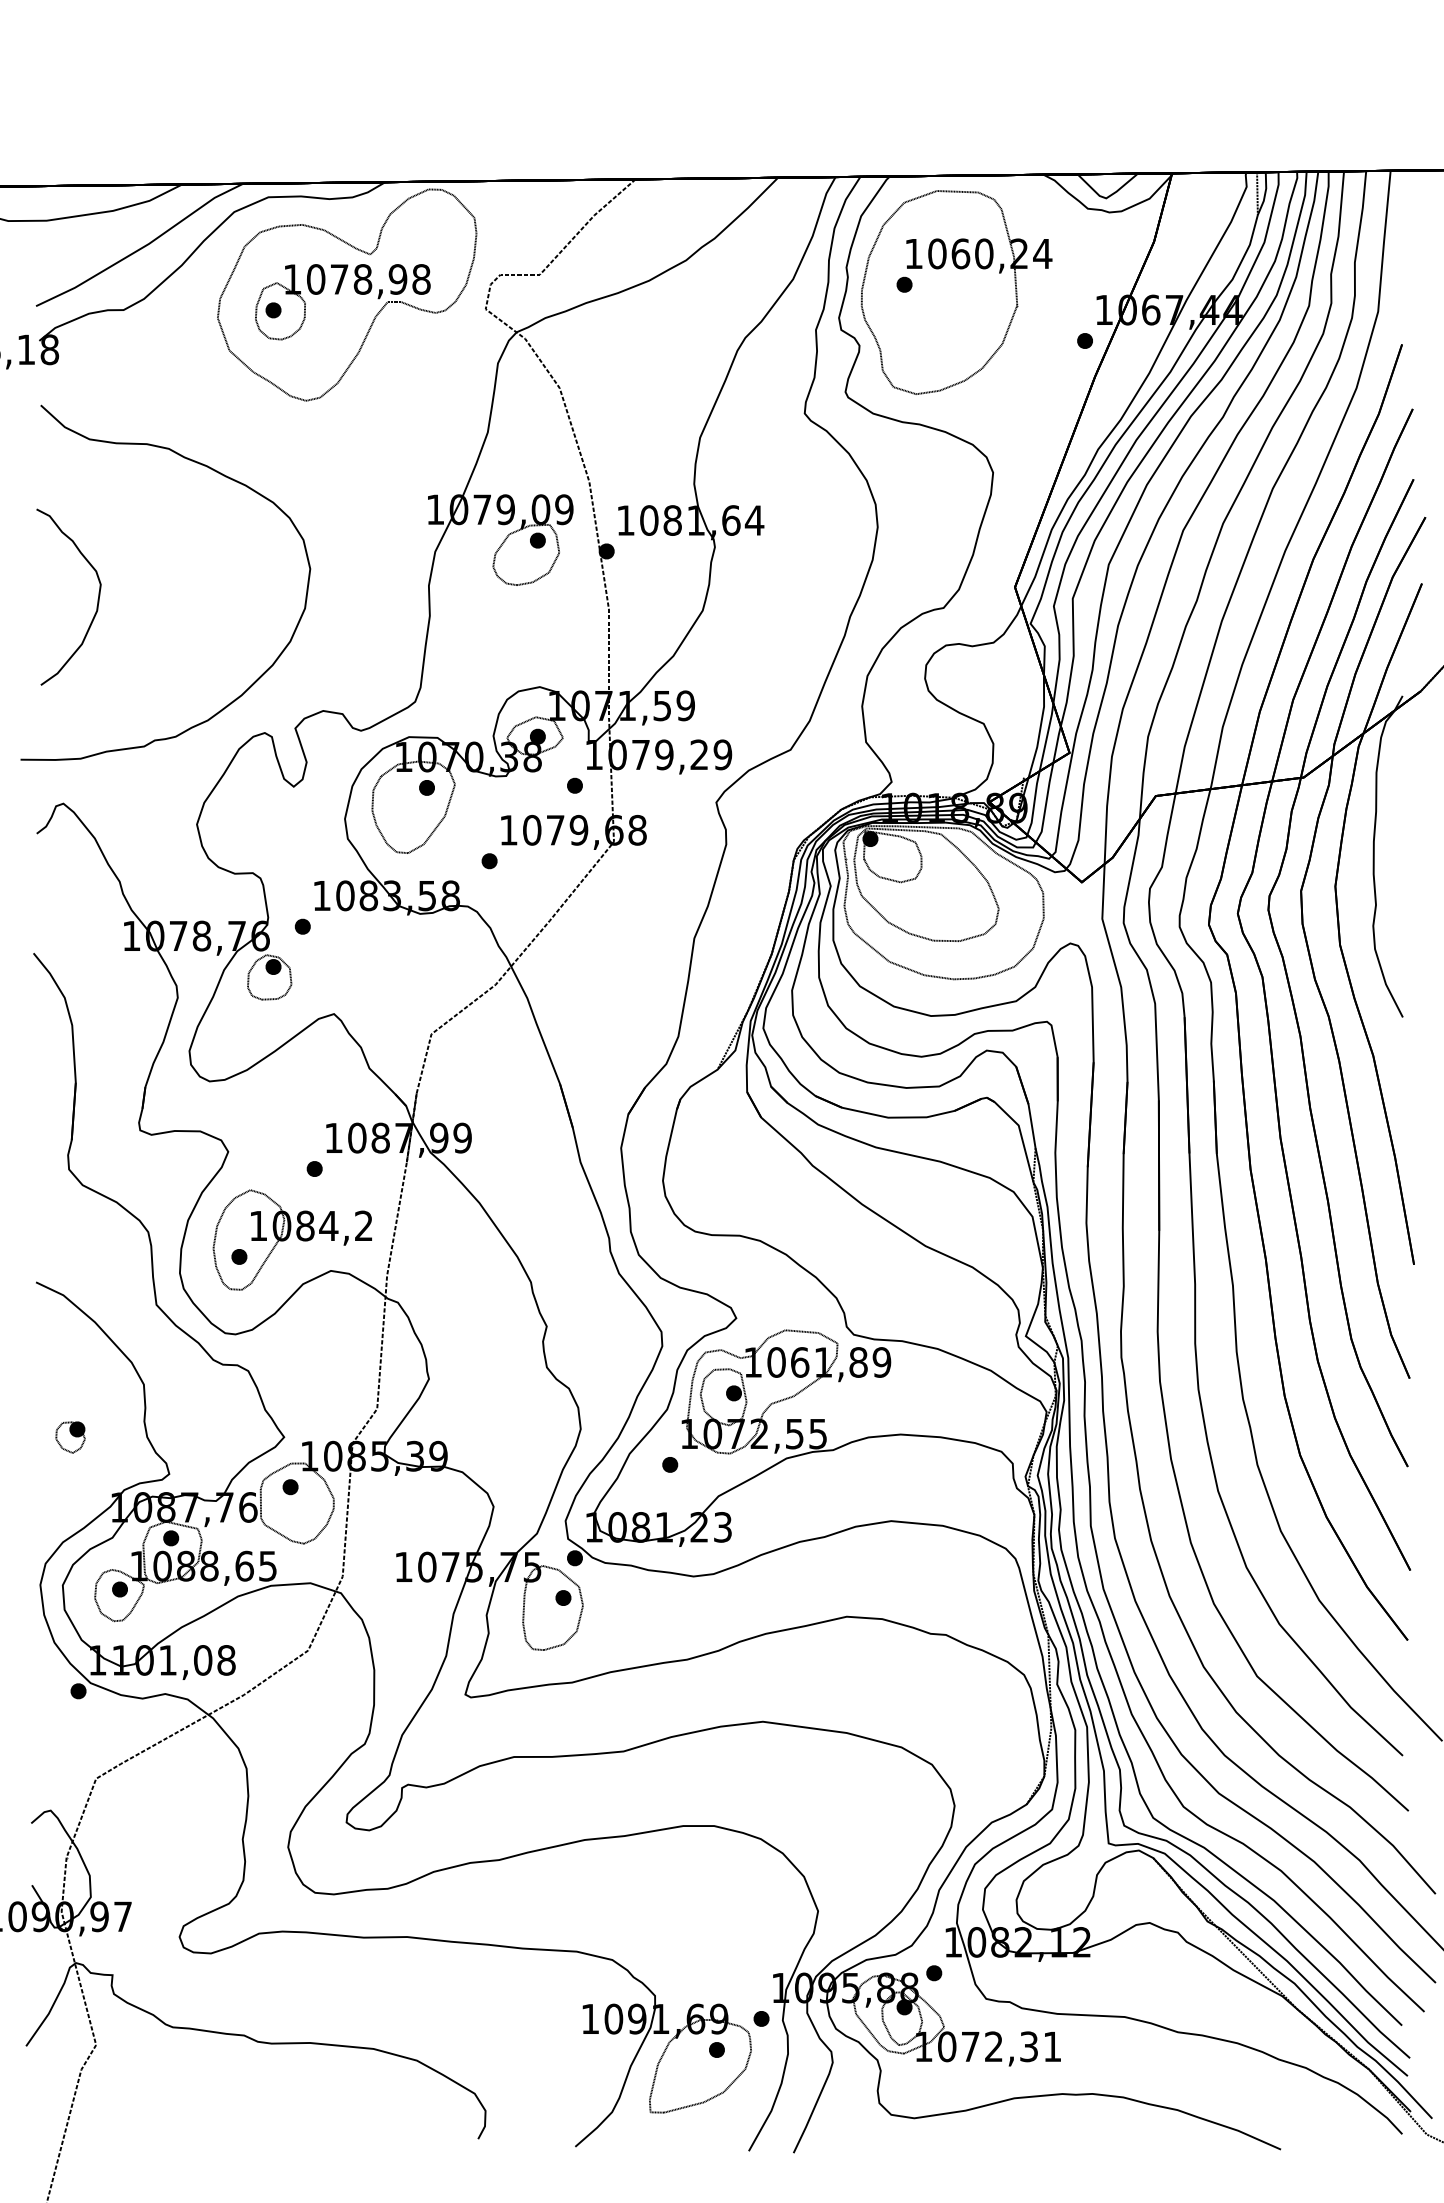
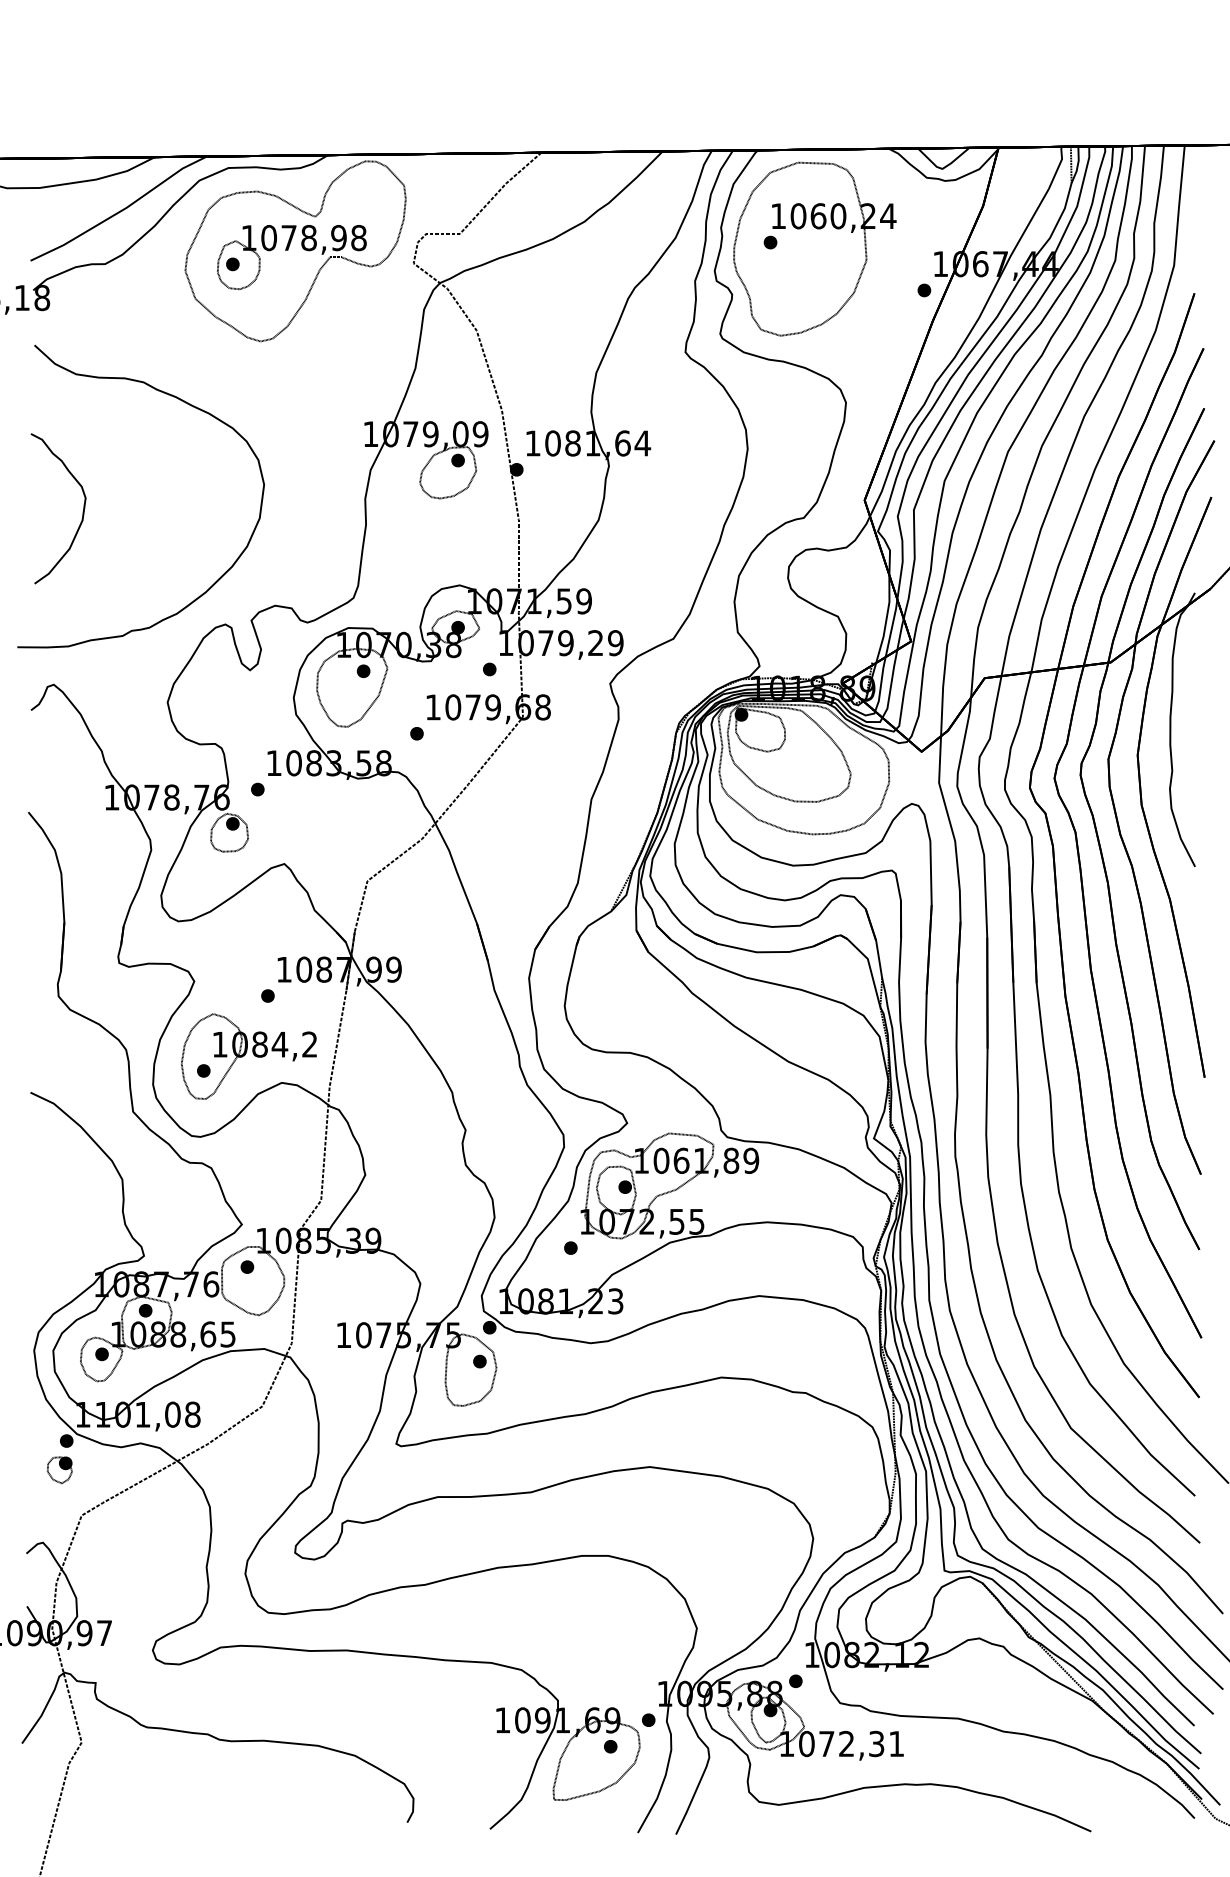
part: (70, 1437) -> (59, 1470), moved

